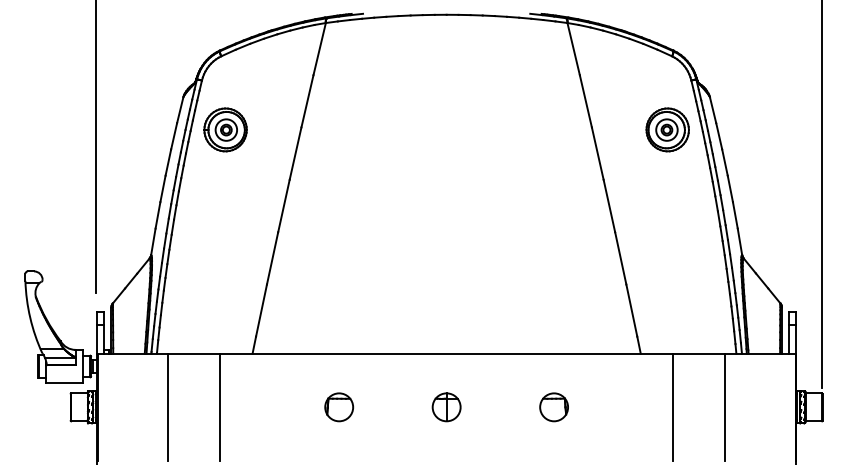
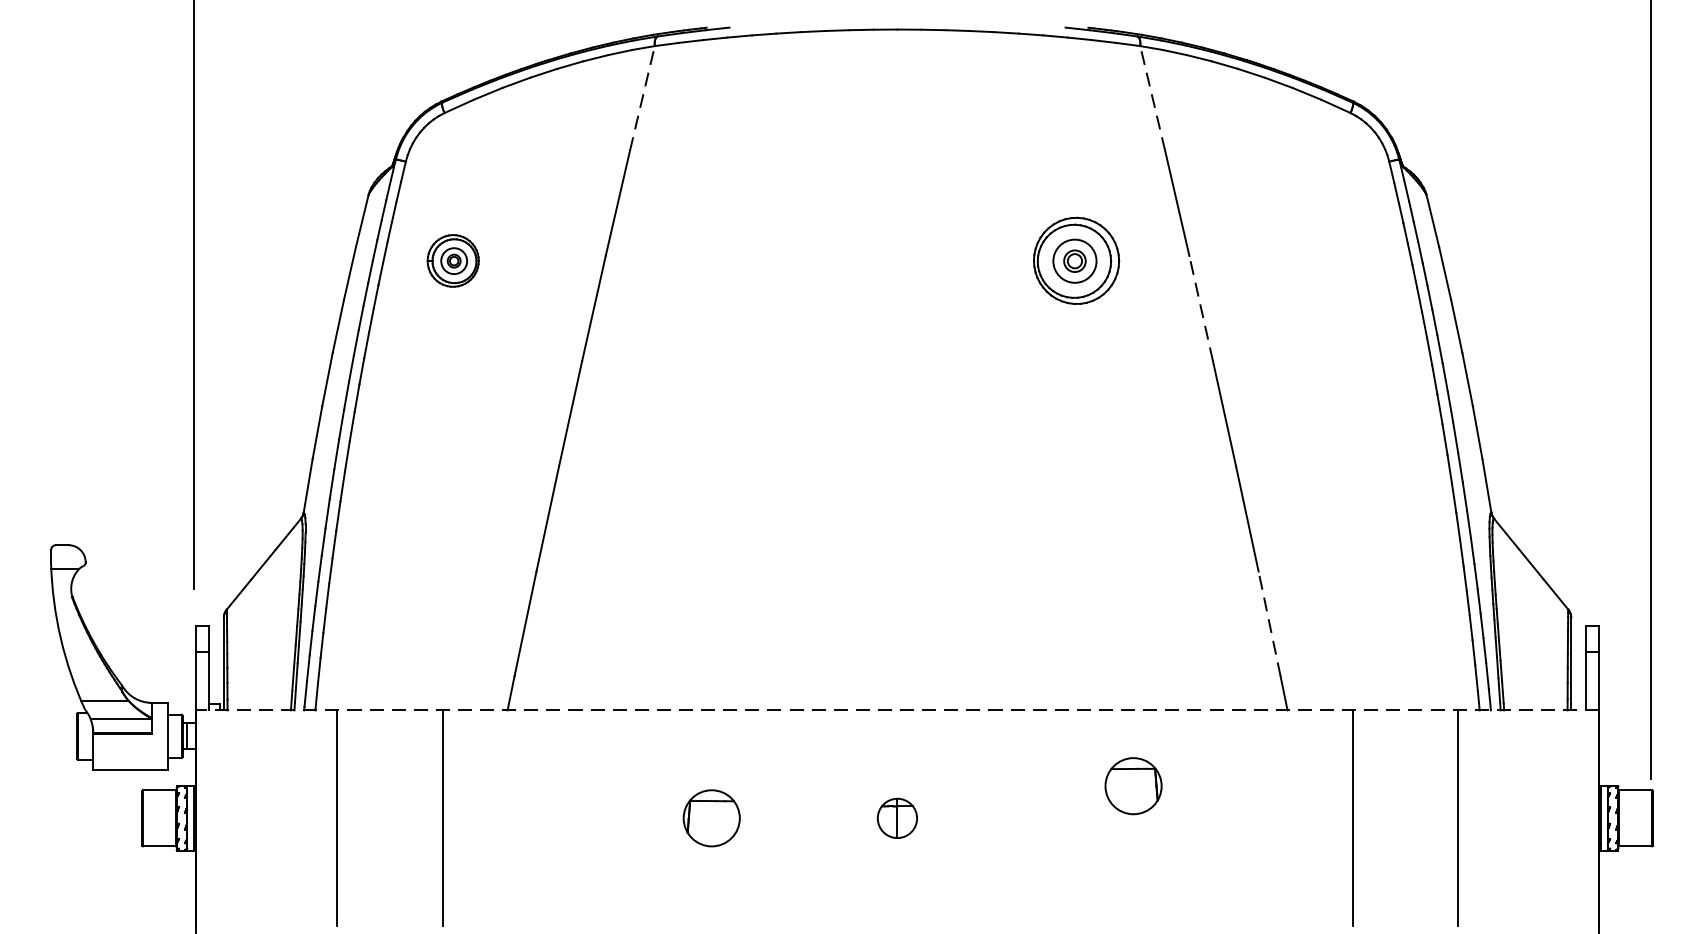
line: (319, 49) -> (642, 99), solid -> dashed
line: (573, 49) -> (1152, 99), solid -> dashed
part: (225, 129) -> (453, 260), size x0.6
part: (667, 129) -> (1076, 260), moved
line: (597, 153) -> (1200, 308), solid -> dashed
line: (631, 310) -> (1268, 623), solid -> dashed
line: (446, 353) -> (897, 710), solid -> dashed
part: (339, 407) -> (712, 818), moved
part: (446, 407) -> (897, 818), size x0.7
part: (553, 407) -> (1132, 786), moved

